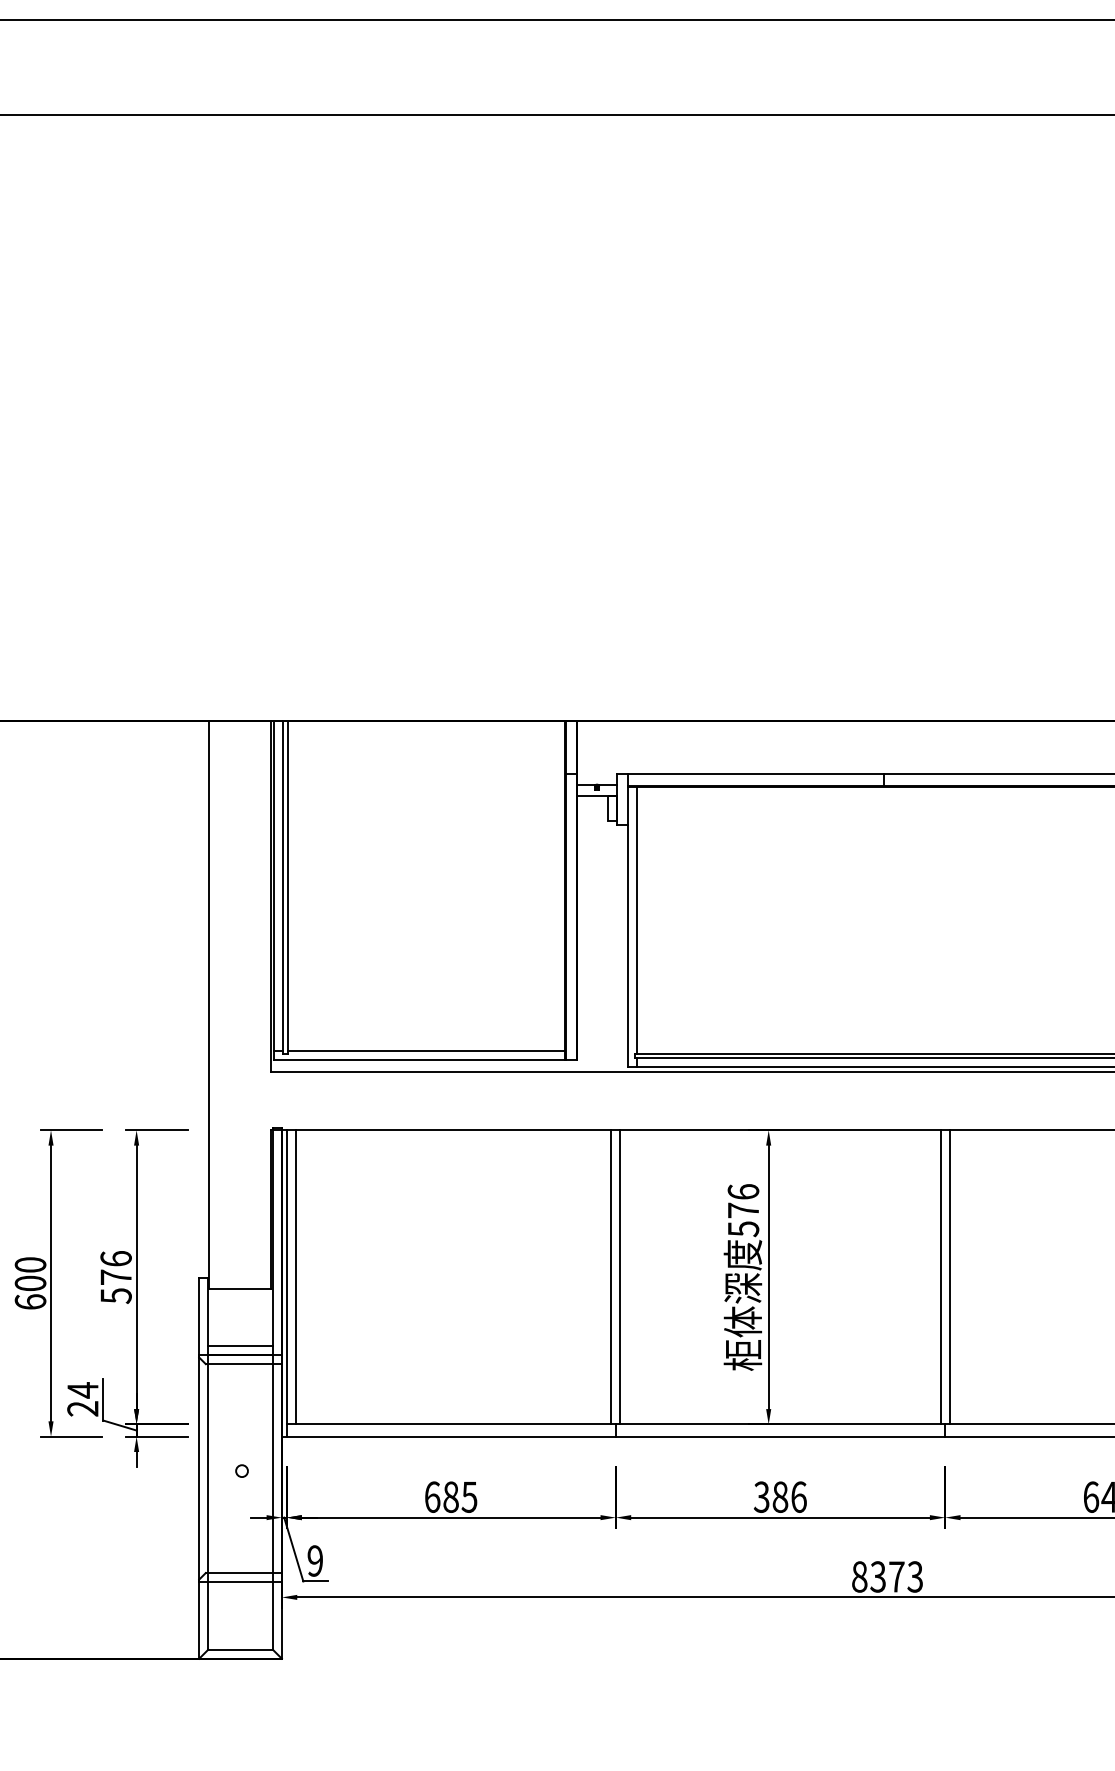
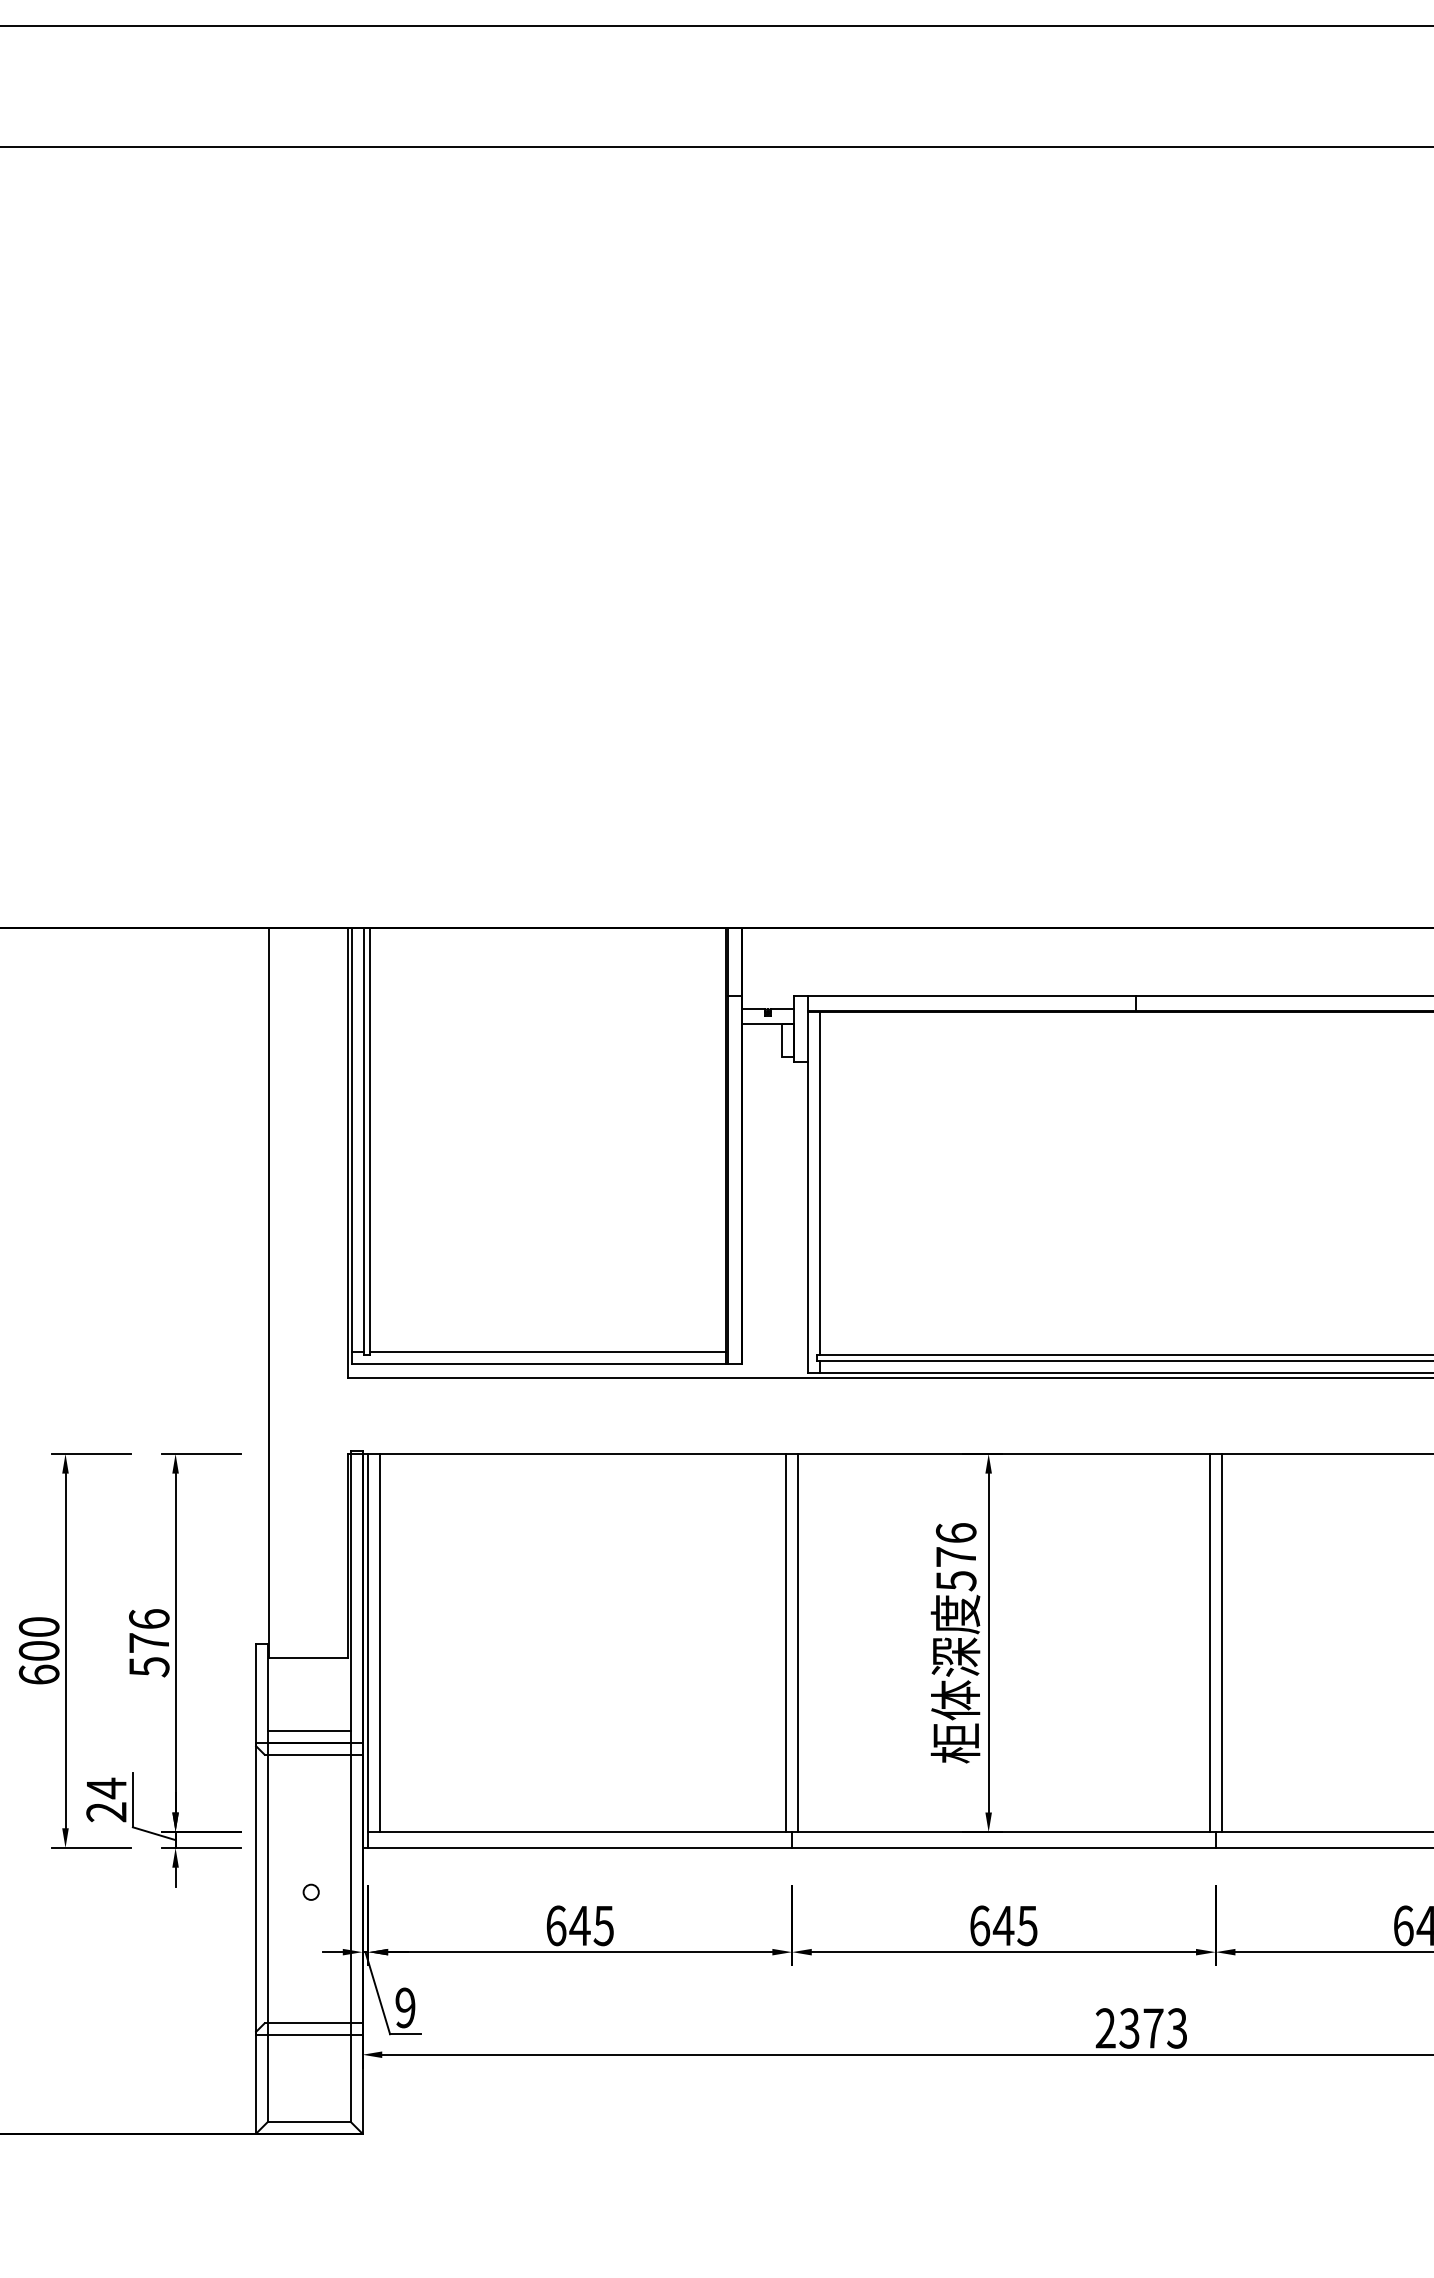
text: (450, 1496) -> (579, 1925), 685 -> 645
text: (780, 1496) -> (1003, 1925), 386 -> 645
text: (859, 1576) -> (1105, 2028), 8373 -> 2373

